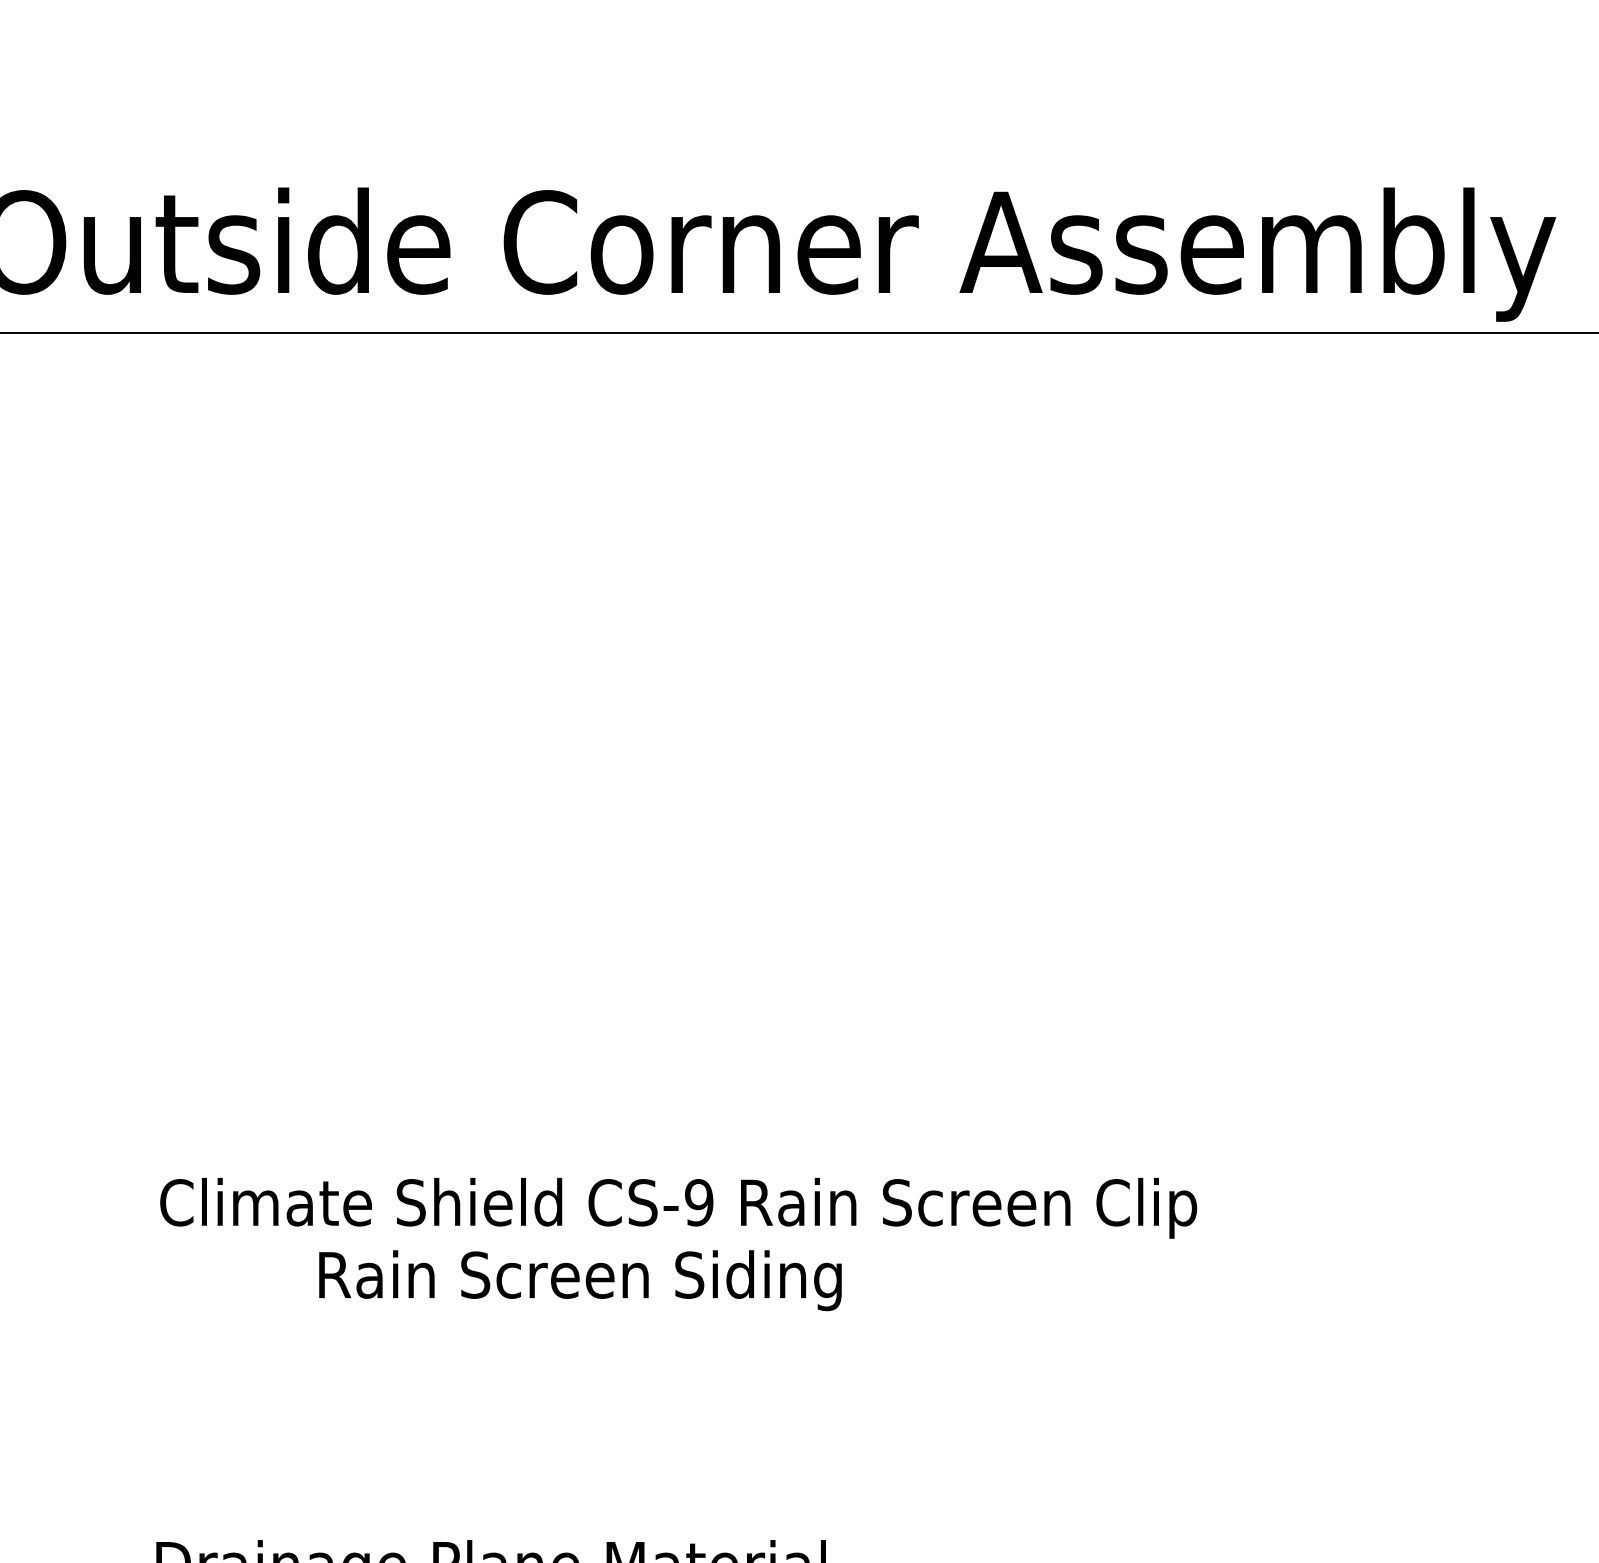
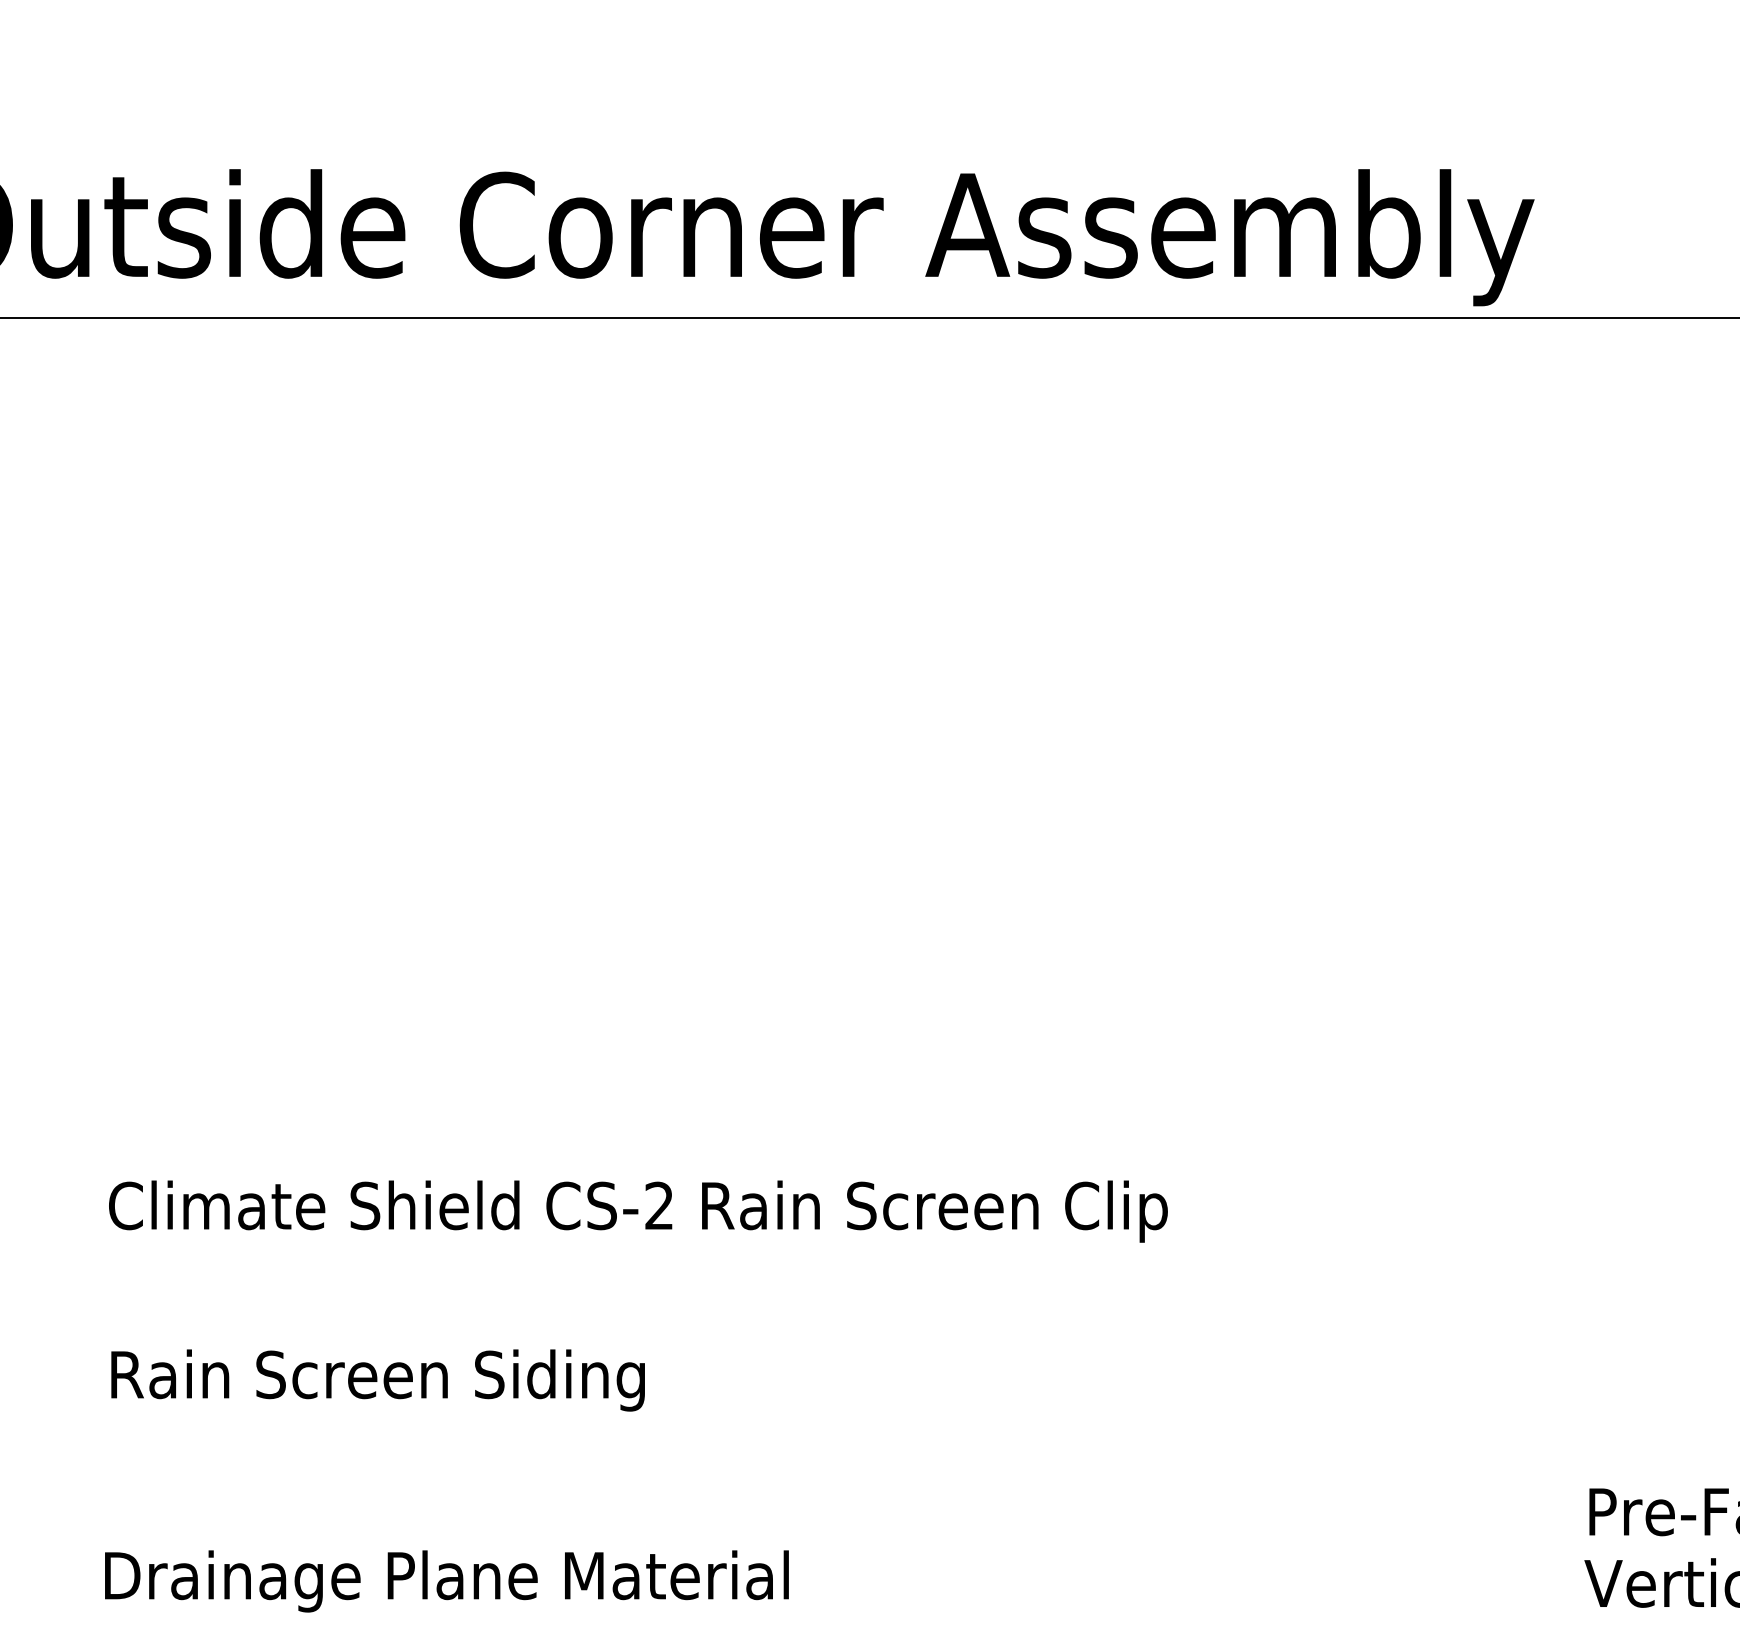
text: (698, 1202) -> (658, 1205), CS-9 -> CS-2
text: (579, 1280) -> (377, 1380), moved

